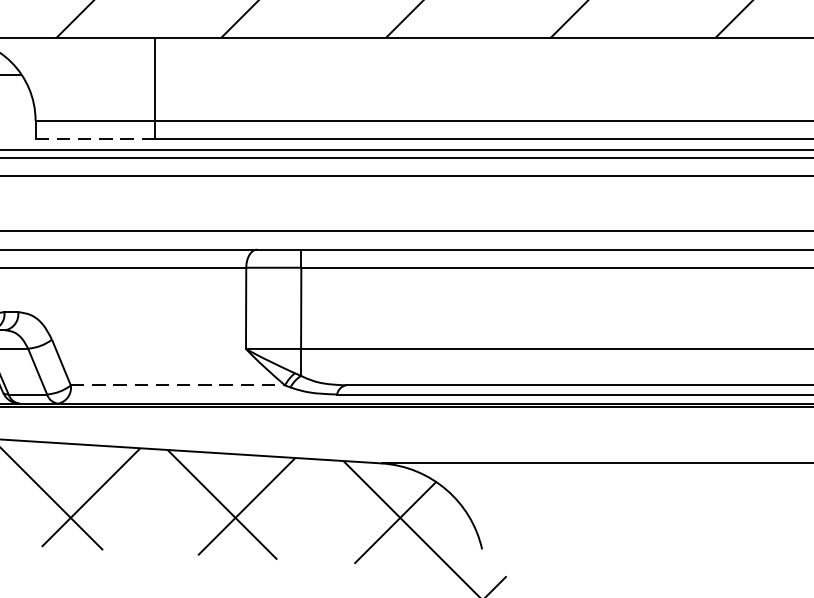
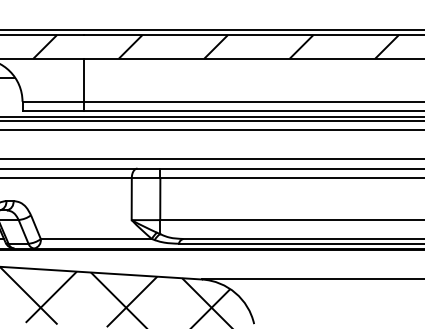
line: (95, 139) -> (53, 111), dashed -> solid
line: (178, 386) -> (96, 239), dashed -> solid

